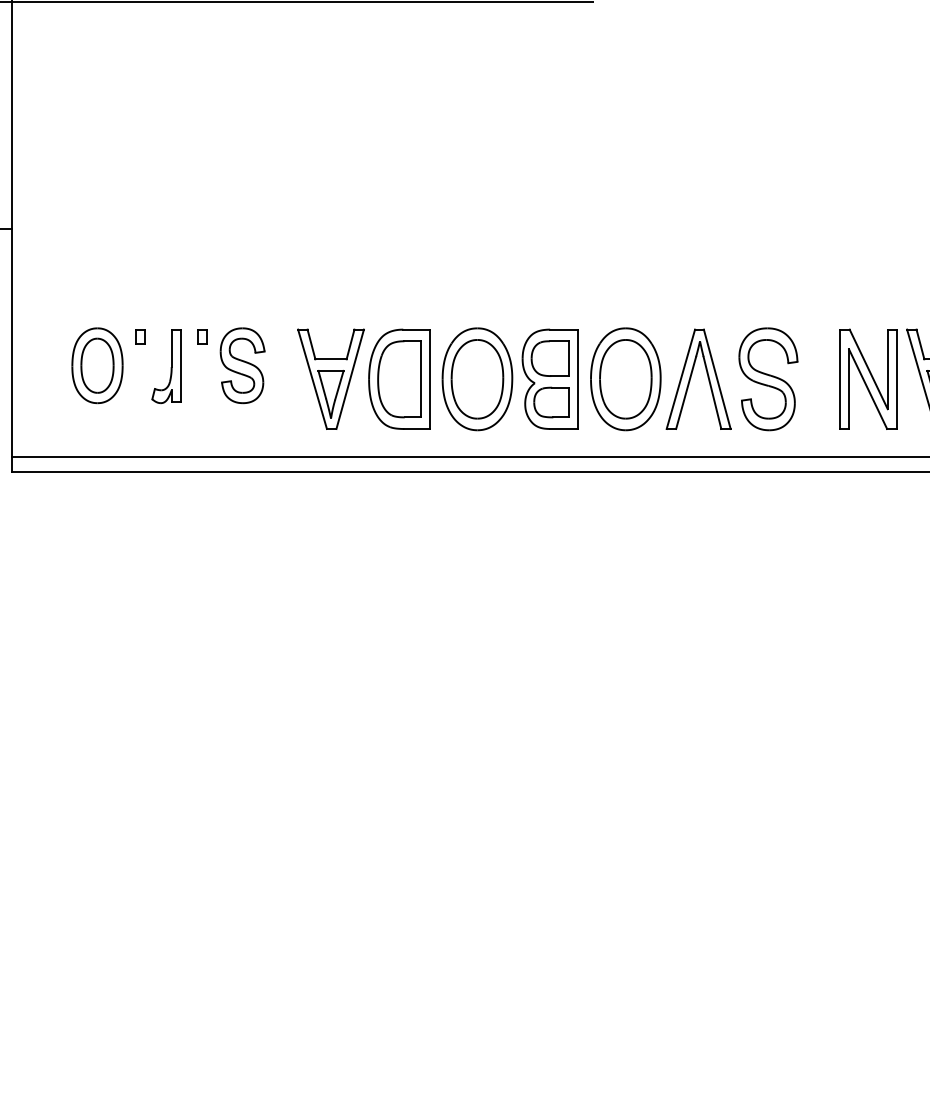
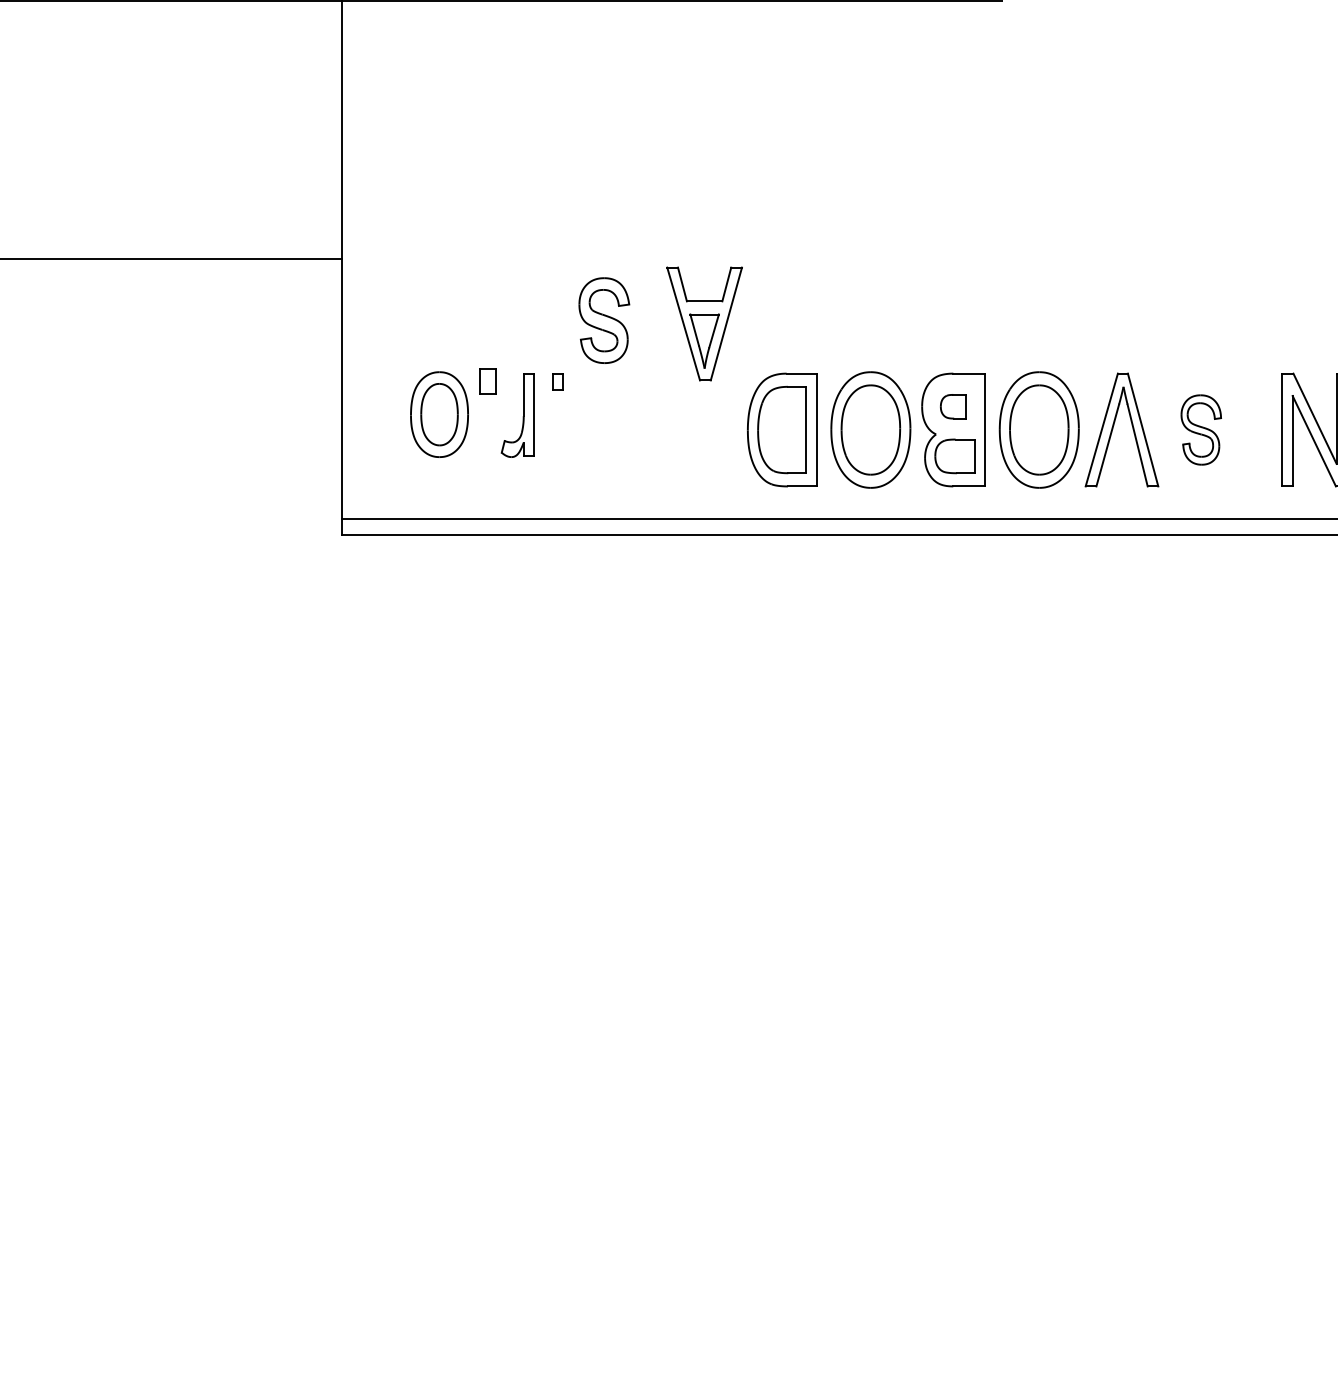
part: (139, 336) -> (487, 381), size x1.6
part: (550, 358) -> (953, 406), size x0.6
part: (242, 365) -> (604, 320), moved
part: (330, 378) -> (704, 323), moved
part: (768, 378) -> (1201, 429), size x0.6

